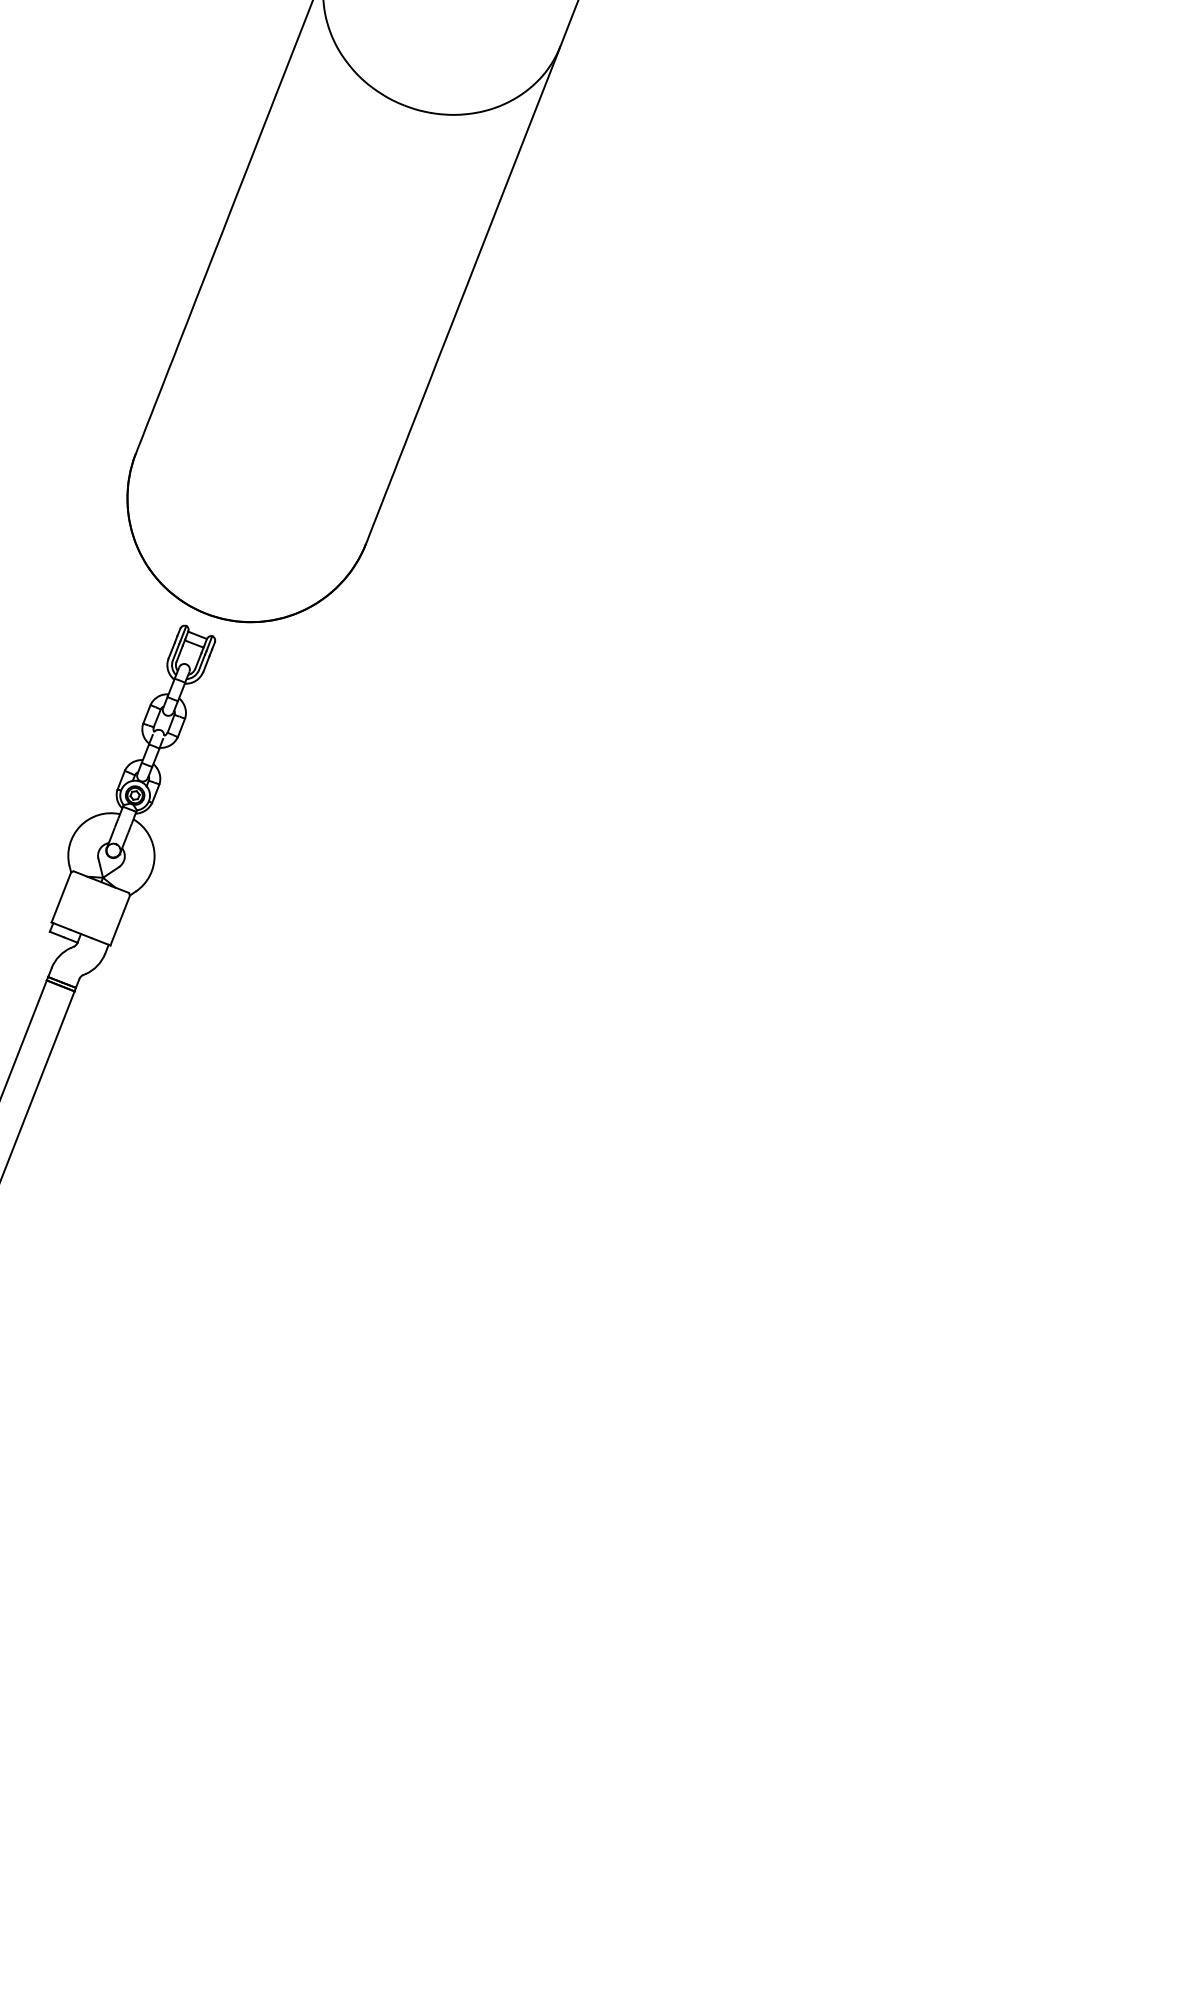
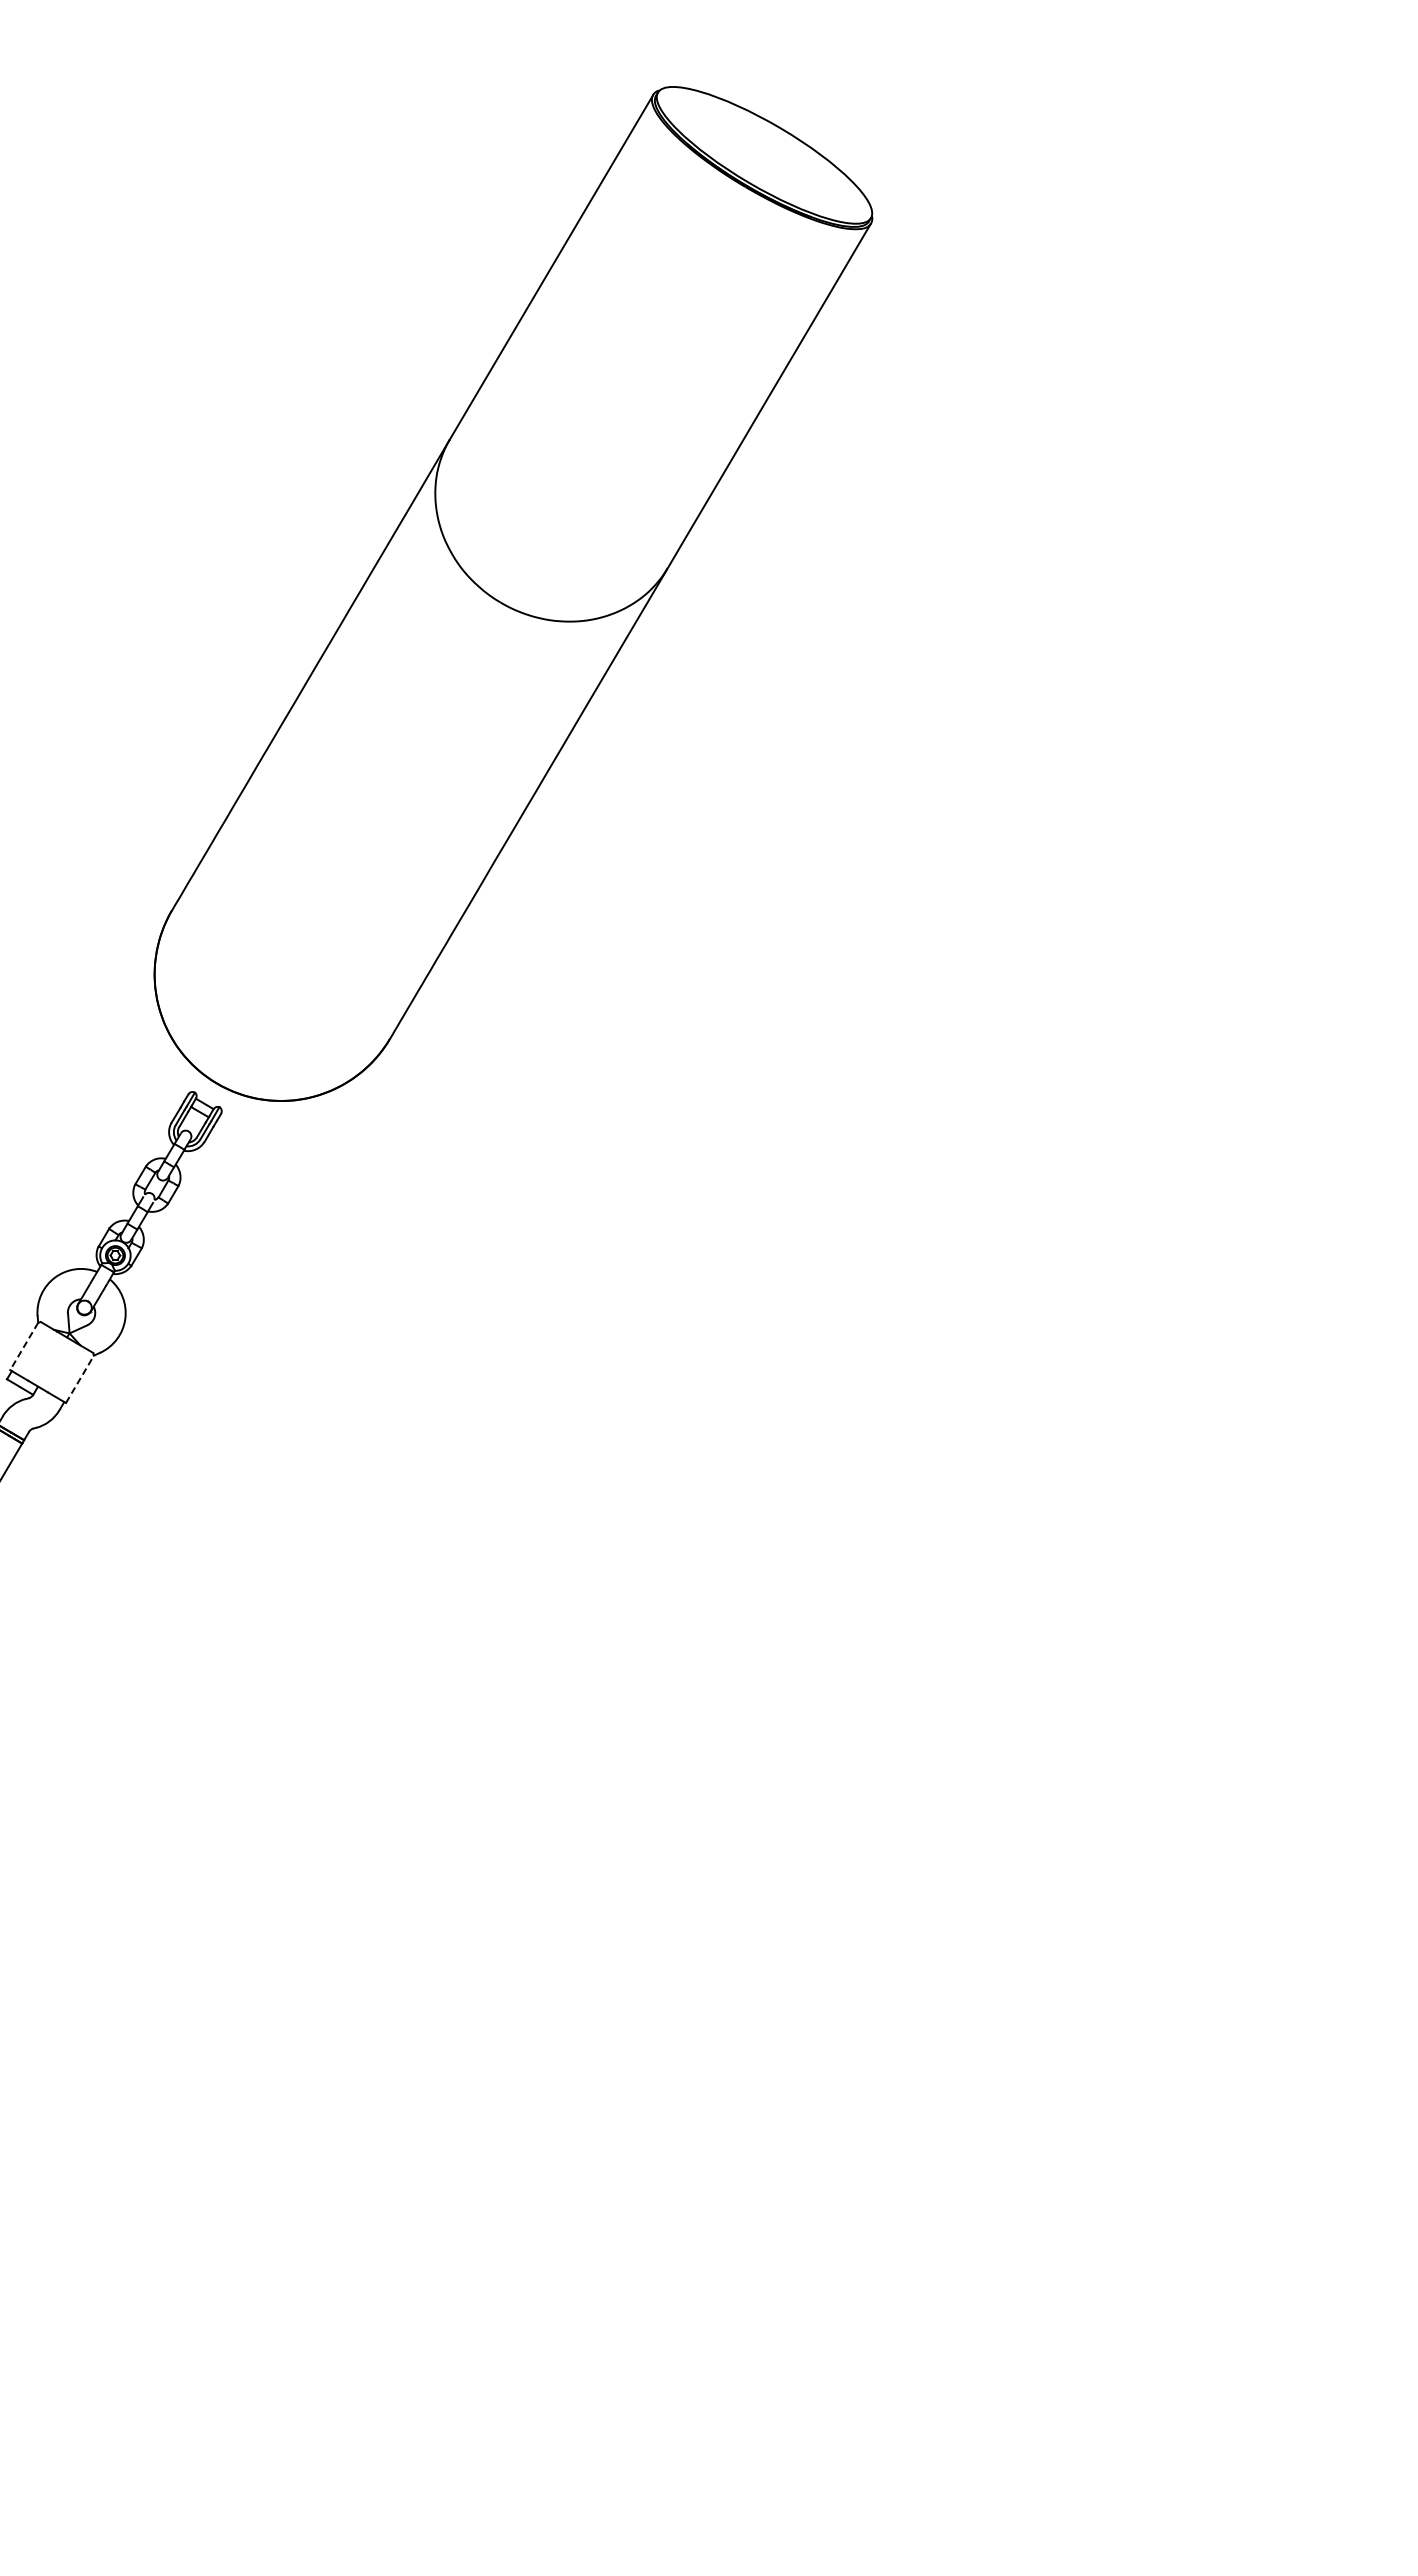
line: (61, 897) -> (24, 1346), solid -> dashed
line: (119, 920) -> (79, 1379), solid -> dashed

